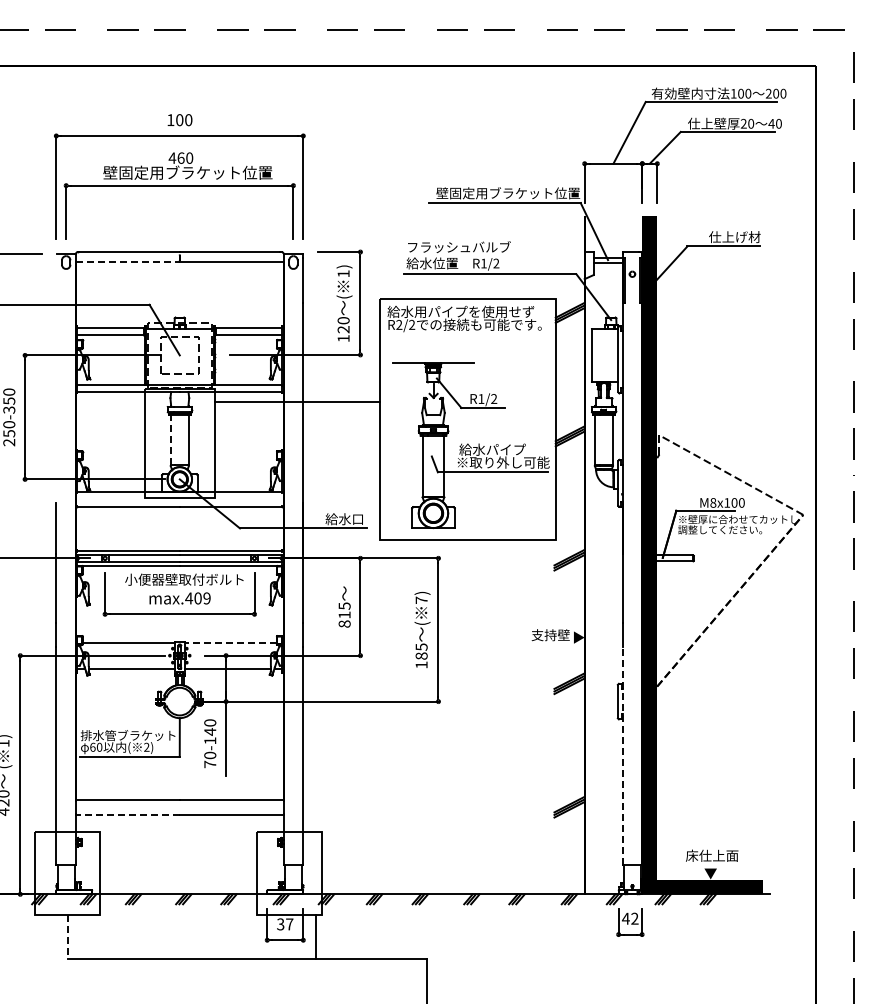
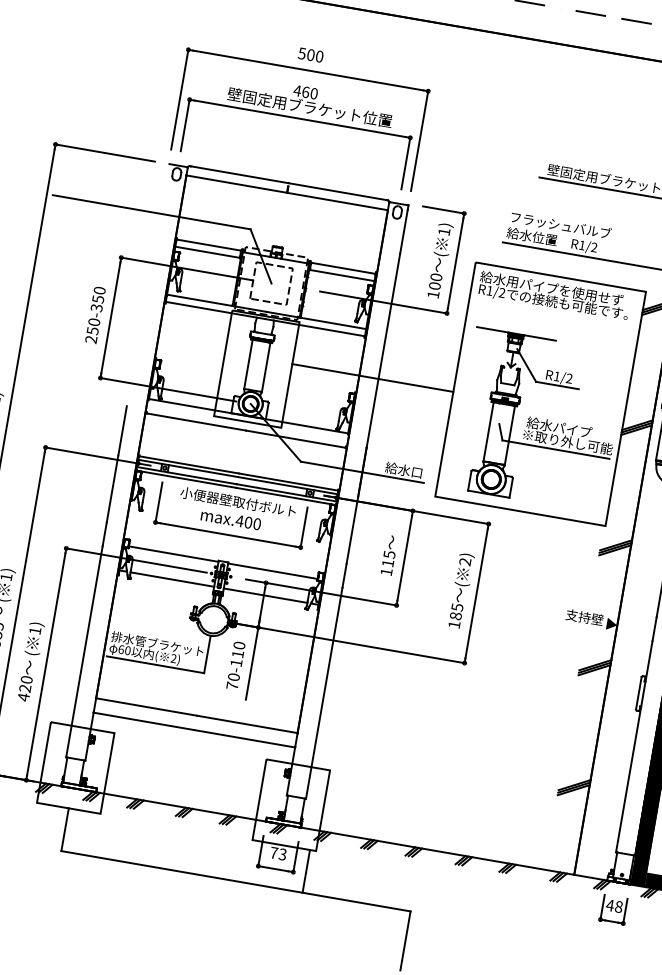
text: (170, 120) -> (301, 53), 100 -> 500
line: (127, 261) -> (236, 183), dashed -> solid
text: (399, 324) -> (490, 290), R2/2 -> R1/2
text: (343, 329) -> (434, 285), 120 -> 100
line: (297, 402) -> (372, 378), moved
line: (170, 439) -> (248, 363), dashed -> solid
text: (206, 598) -> (256, 524), max.409 -> max.400
text: (421, 599) -> (465, 561), 7) -> 2)
text: (344, 623) -> (386, 571), 815 -> 115
line: (230, 642) -> (272, 570), dashed -> solid
text: (210, 731) -> (238, 653), 70-140 -> 70-110
line: (622, 755) -> (634, 746), dashed -> solid
line: (127, 815) -> (143, 721), dashed -> solid
text: (634, 918) -> (618, 906), 42 -> 48
text: (285, 924) -> (278, 853), 37 -> 73
line: (67, 937) -> (64, 829), dashed -> solid

